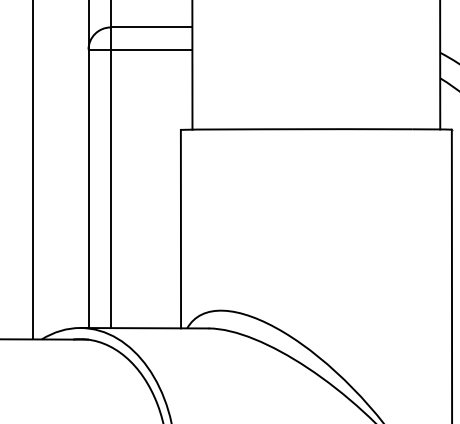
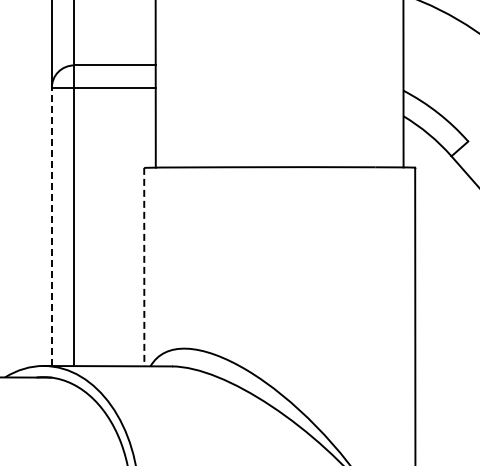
line: (88, 188) -> (51, 226), solid -> dashed
line: (181, 229) -> (144, 267), solid -> dashed

